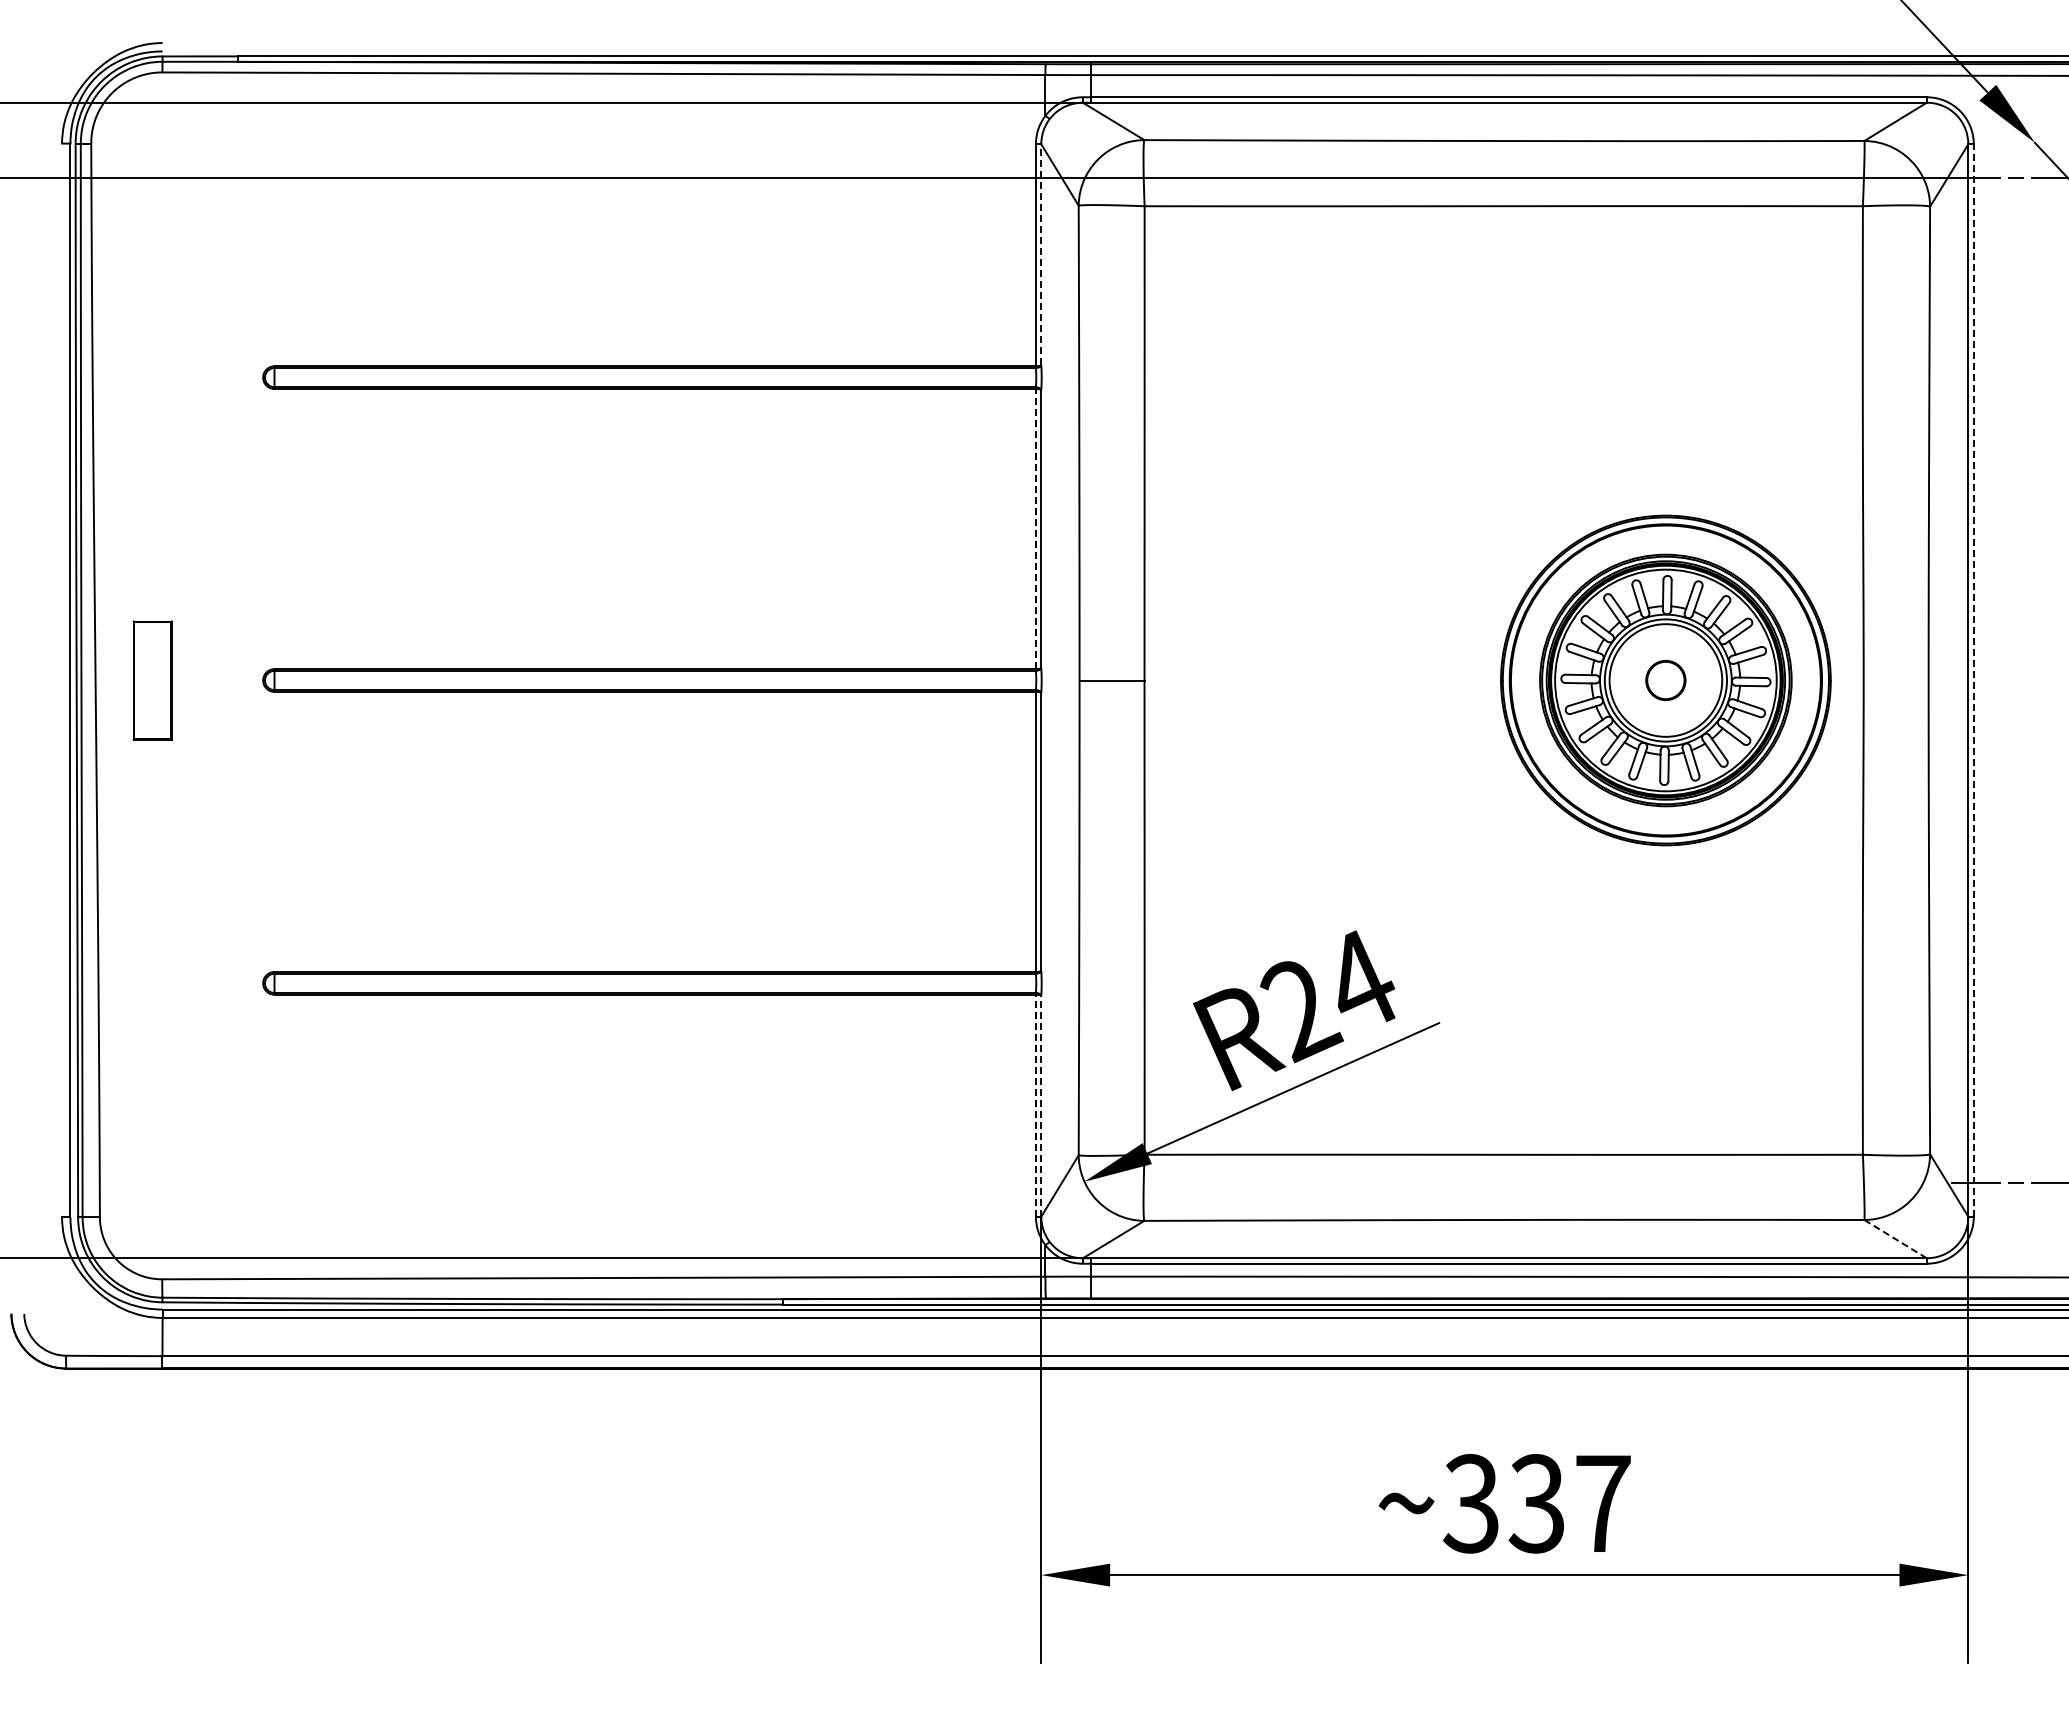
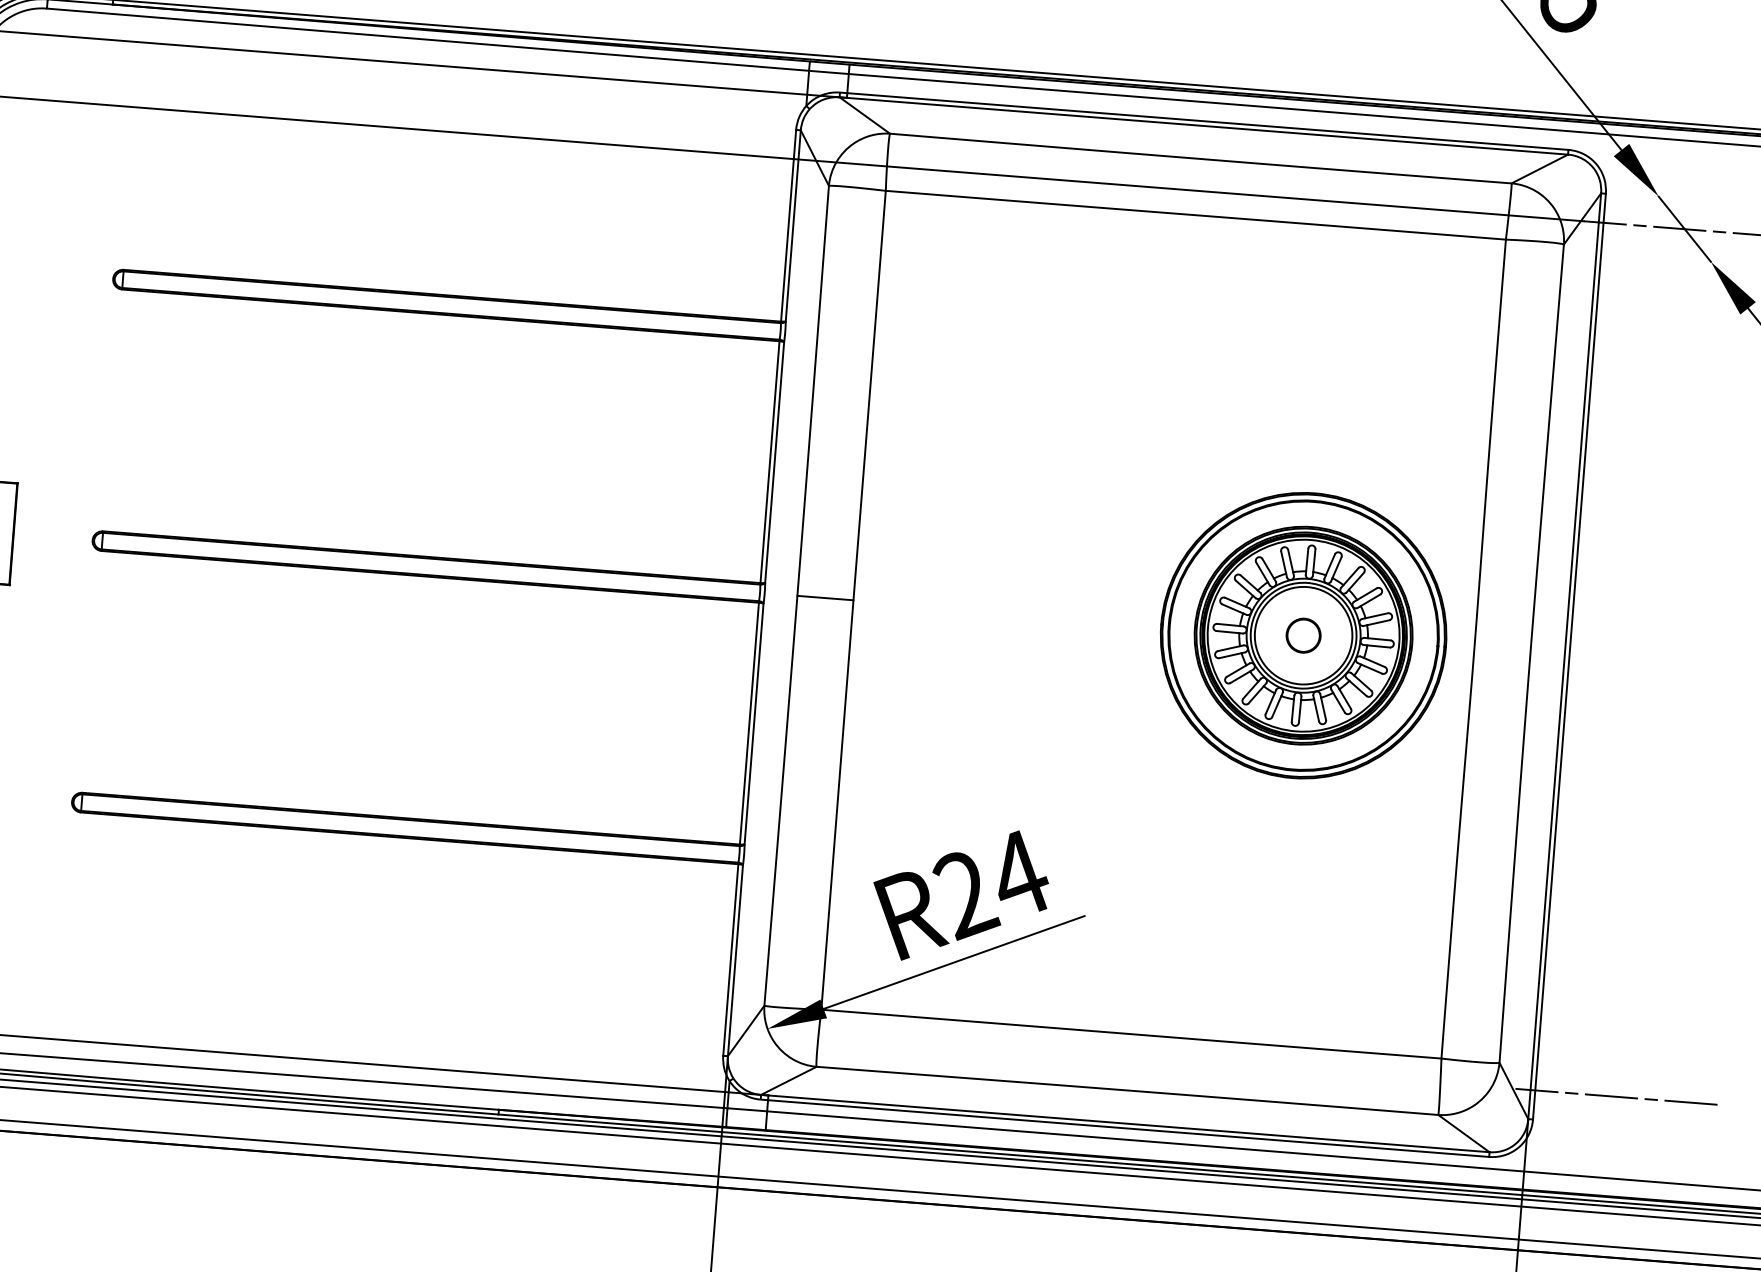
line: (1041, 254) -> (793, 225), dashed -> solid
line: (1035, 528) -> (769, 461), dashed -> solid
line: (1973, 680) -> (1569, 656), dashed -> solid
line: (1035, 1105) -> (730, 959), dashed -> solid
line: (1041, 1106) -> (735, 961), dashed -> solid
line: (1895, 1239) -> (1463, 1133), dashed -> solid

